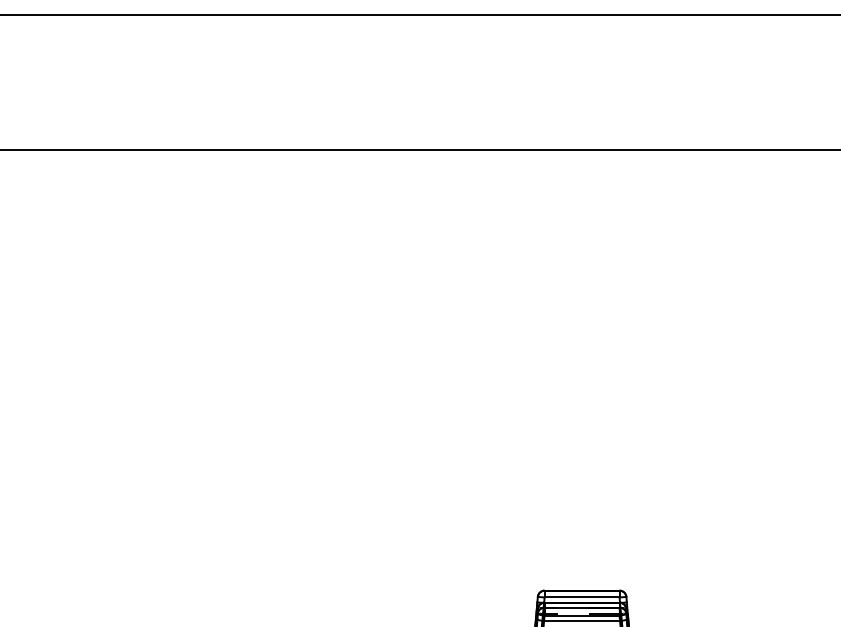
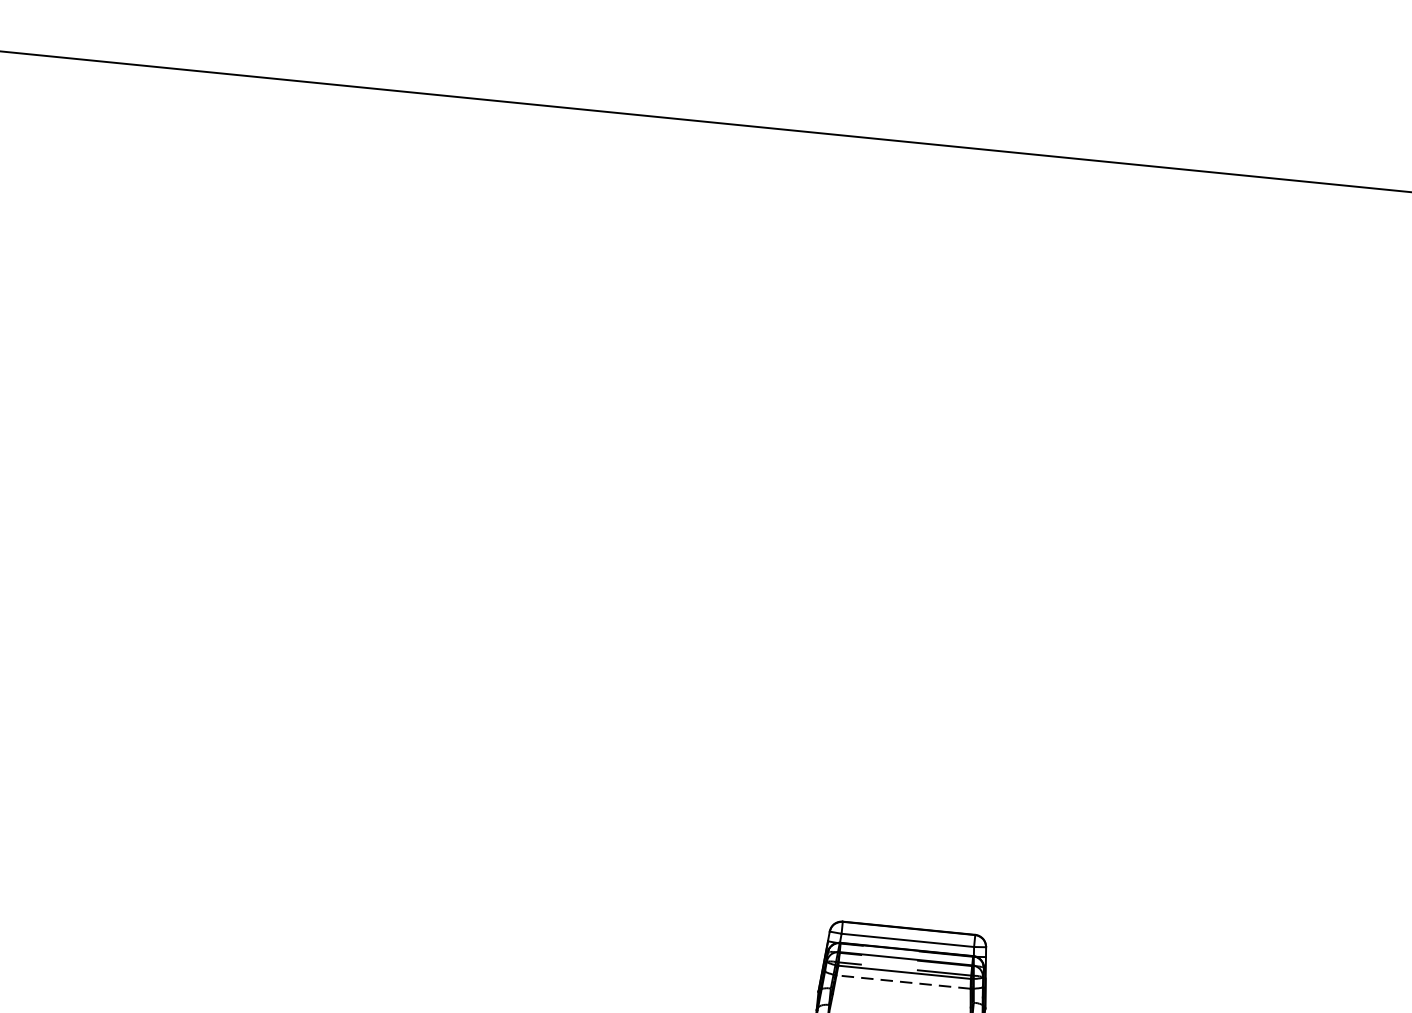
line: (582, 621) -> (904, 982), solid -> dashed

